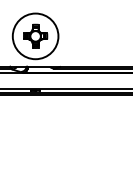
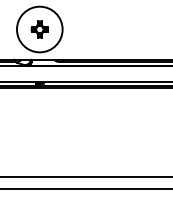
part: (35, 36) -> (39, 29), size x0.7

